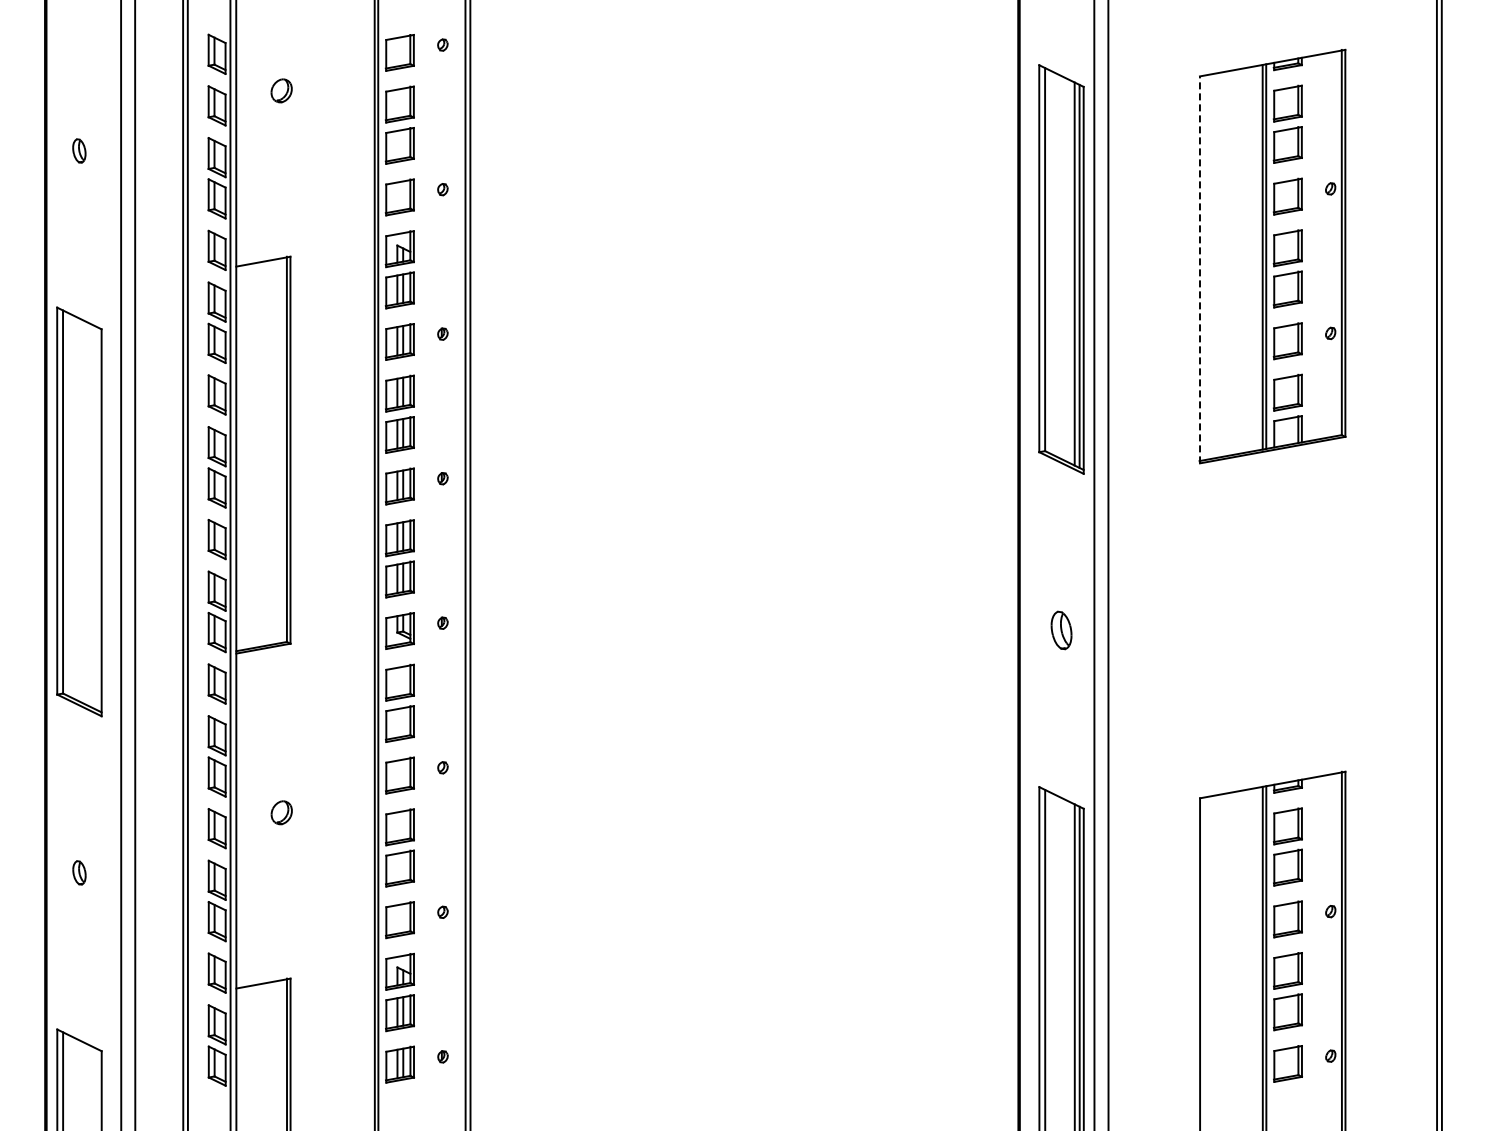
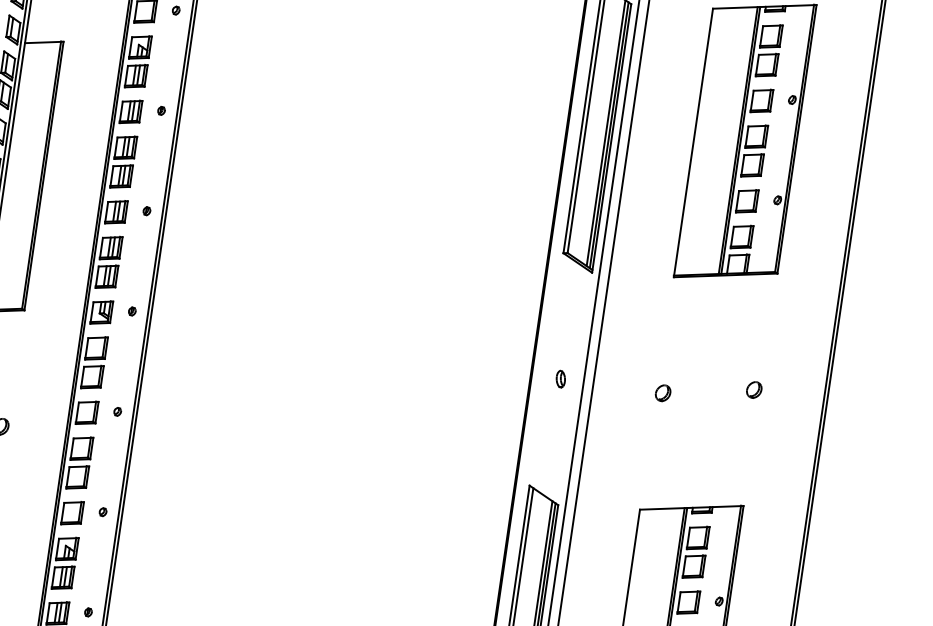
line: (1199, 269) -> (693, 142), dashed -> solid
part: (1336, 605) -> (754, 389), added
part: (1208, 628) -> (663, 392), added
part: (1061, 630) -> (560, 379), size x0.62

